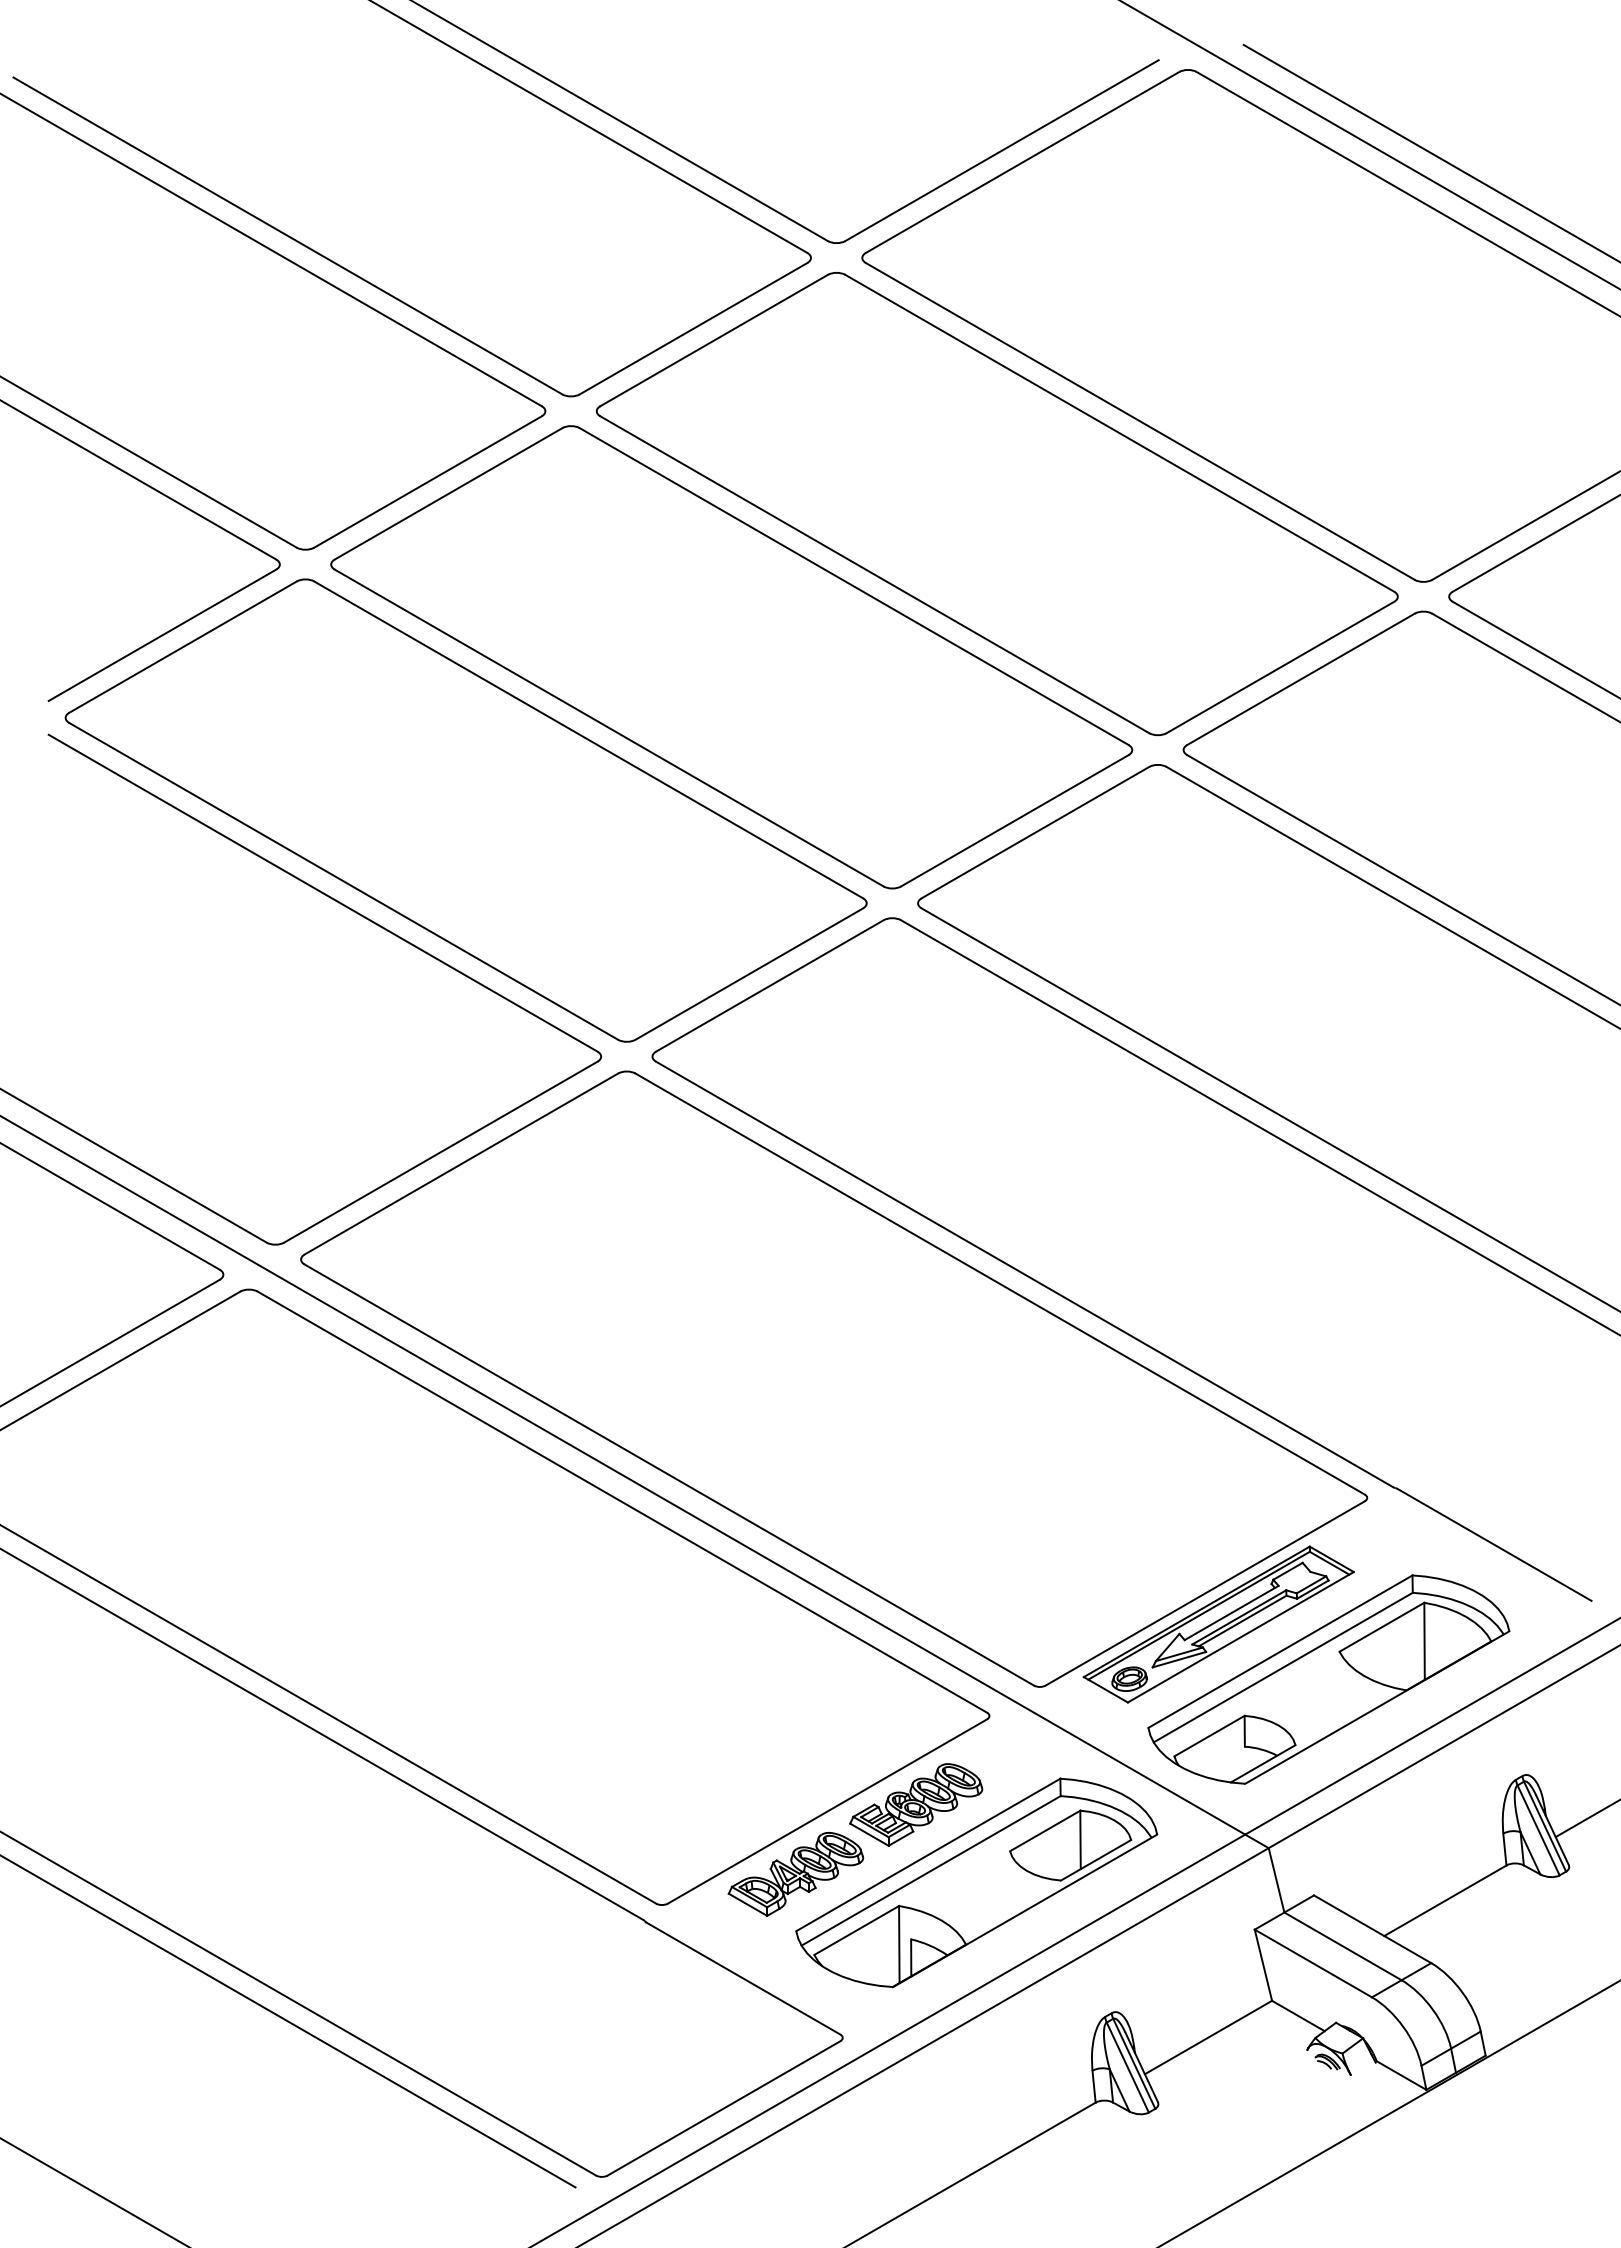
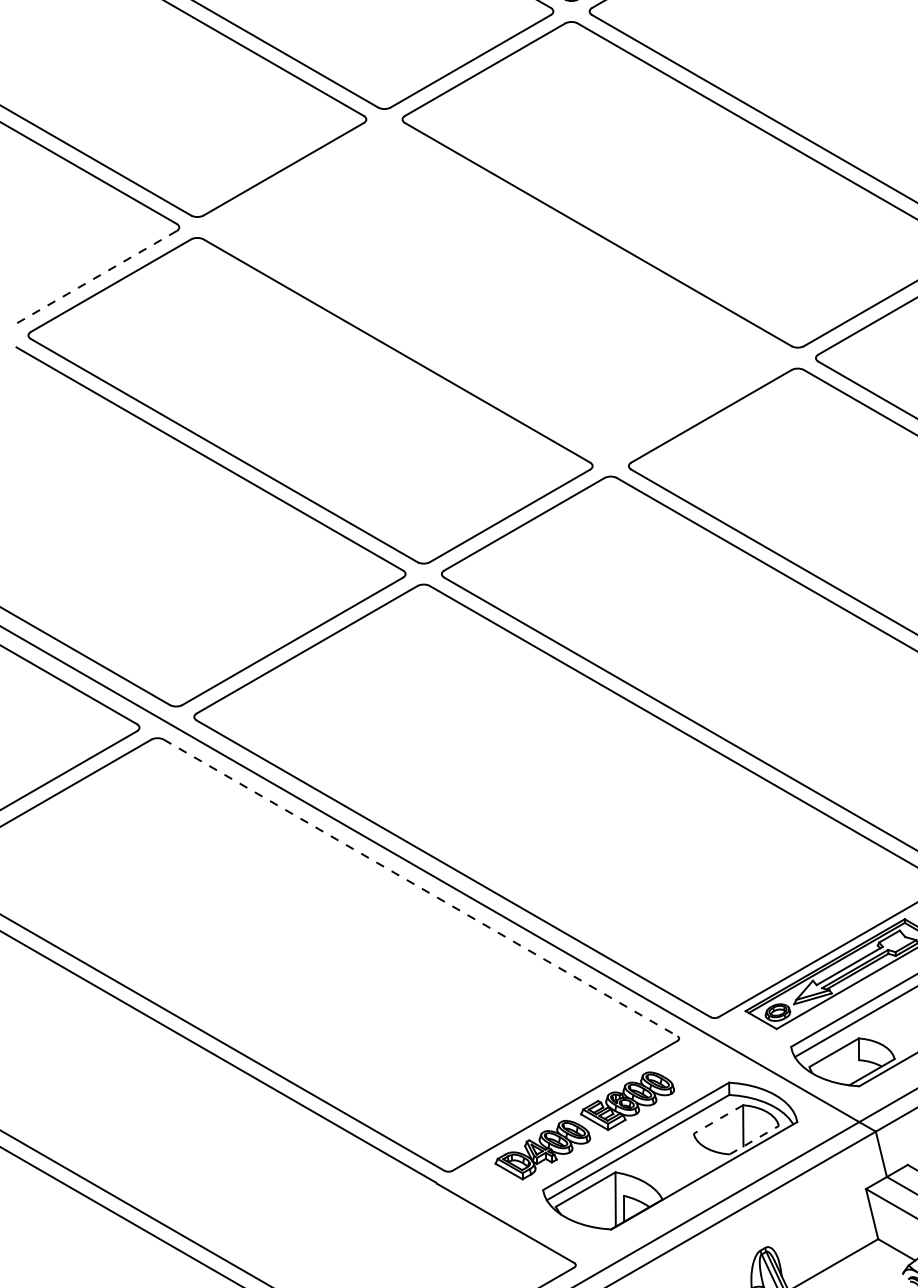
line: (162, 635) -> (96, 277), solid -> dashed
part: (731, 657) -> (497, 292), removed
line: (622, 1502) -> (420, 888), solid -> dashed
line: (1045, 1830) -> (718, 1119), solid -> dashed
line: (1096, 1860) -> (754, 1140), solid -> dashed

